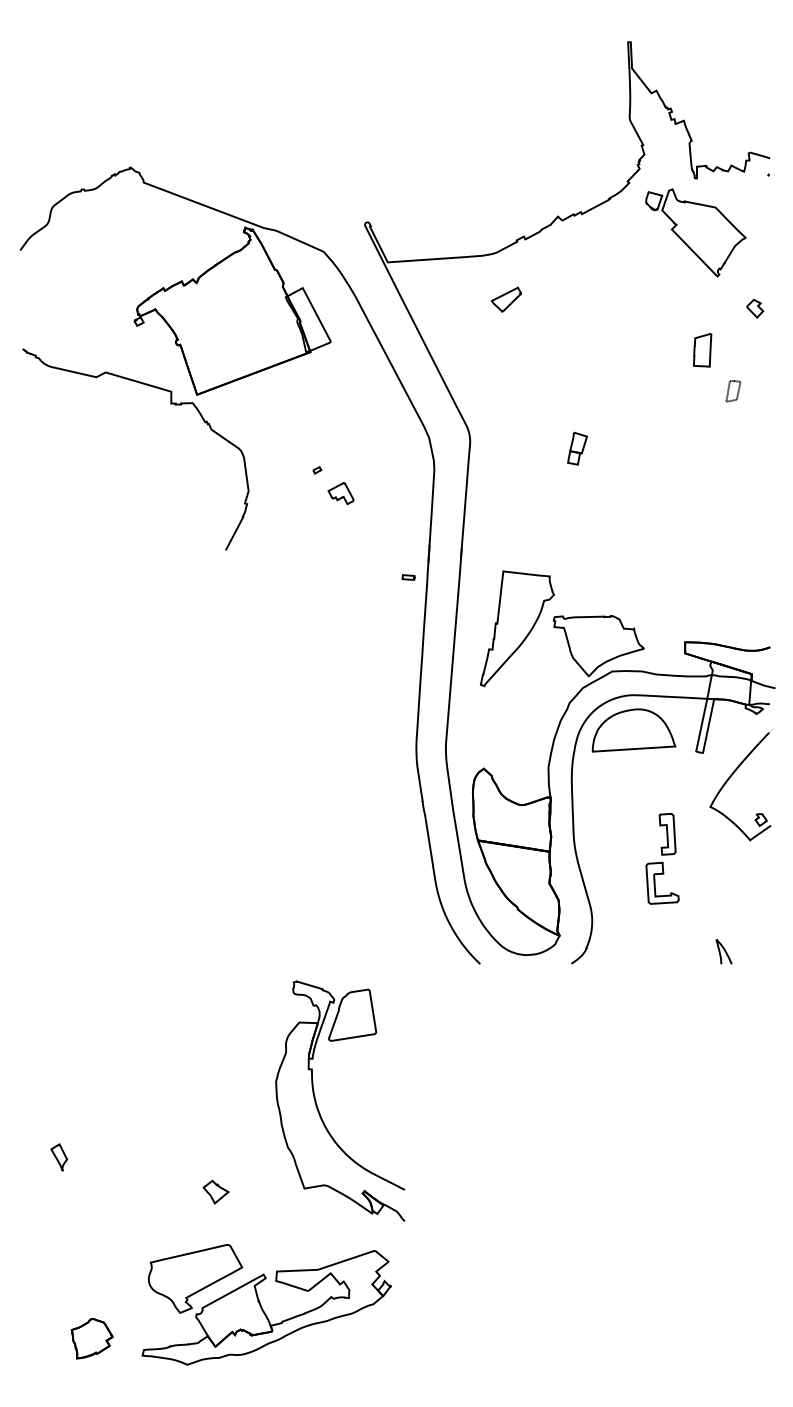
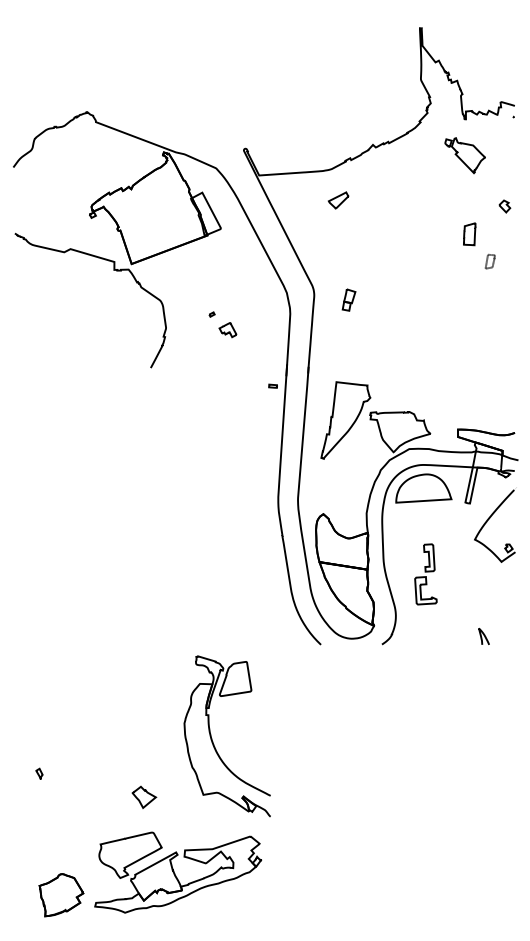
part: (696, 232) -> (465, 155), size x0.6
part: (576, 447) -> (348, 299), moved
part: (661, 859) -> (425, 574), moved
part: (59, 1156) -> (39, 773), size x0.6
part: (216, 1190) -> (144, 796), size x1.4
part: (92, 1339) -> (61, 895), size x1.6

